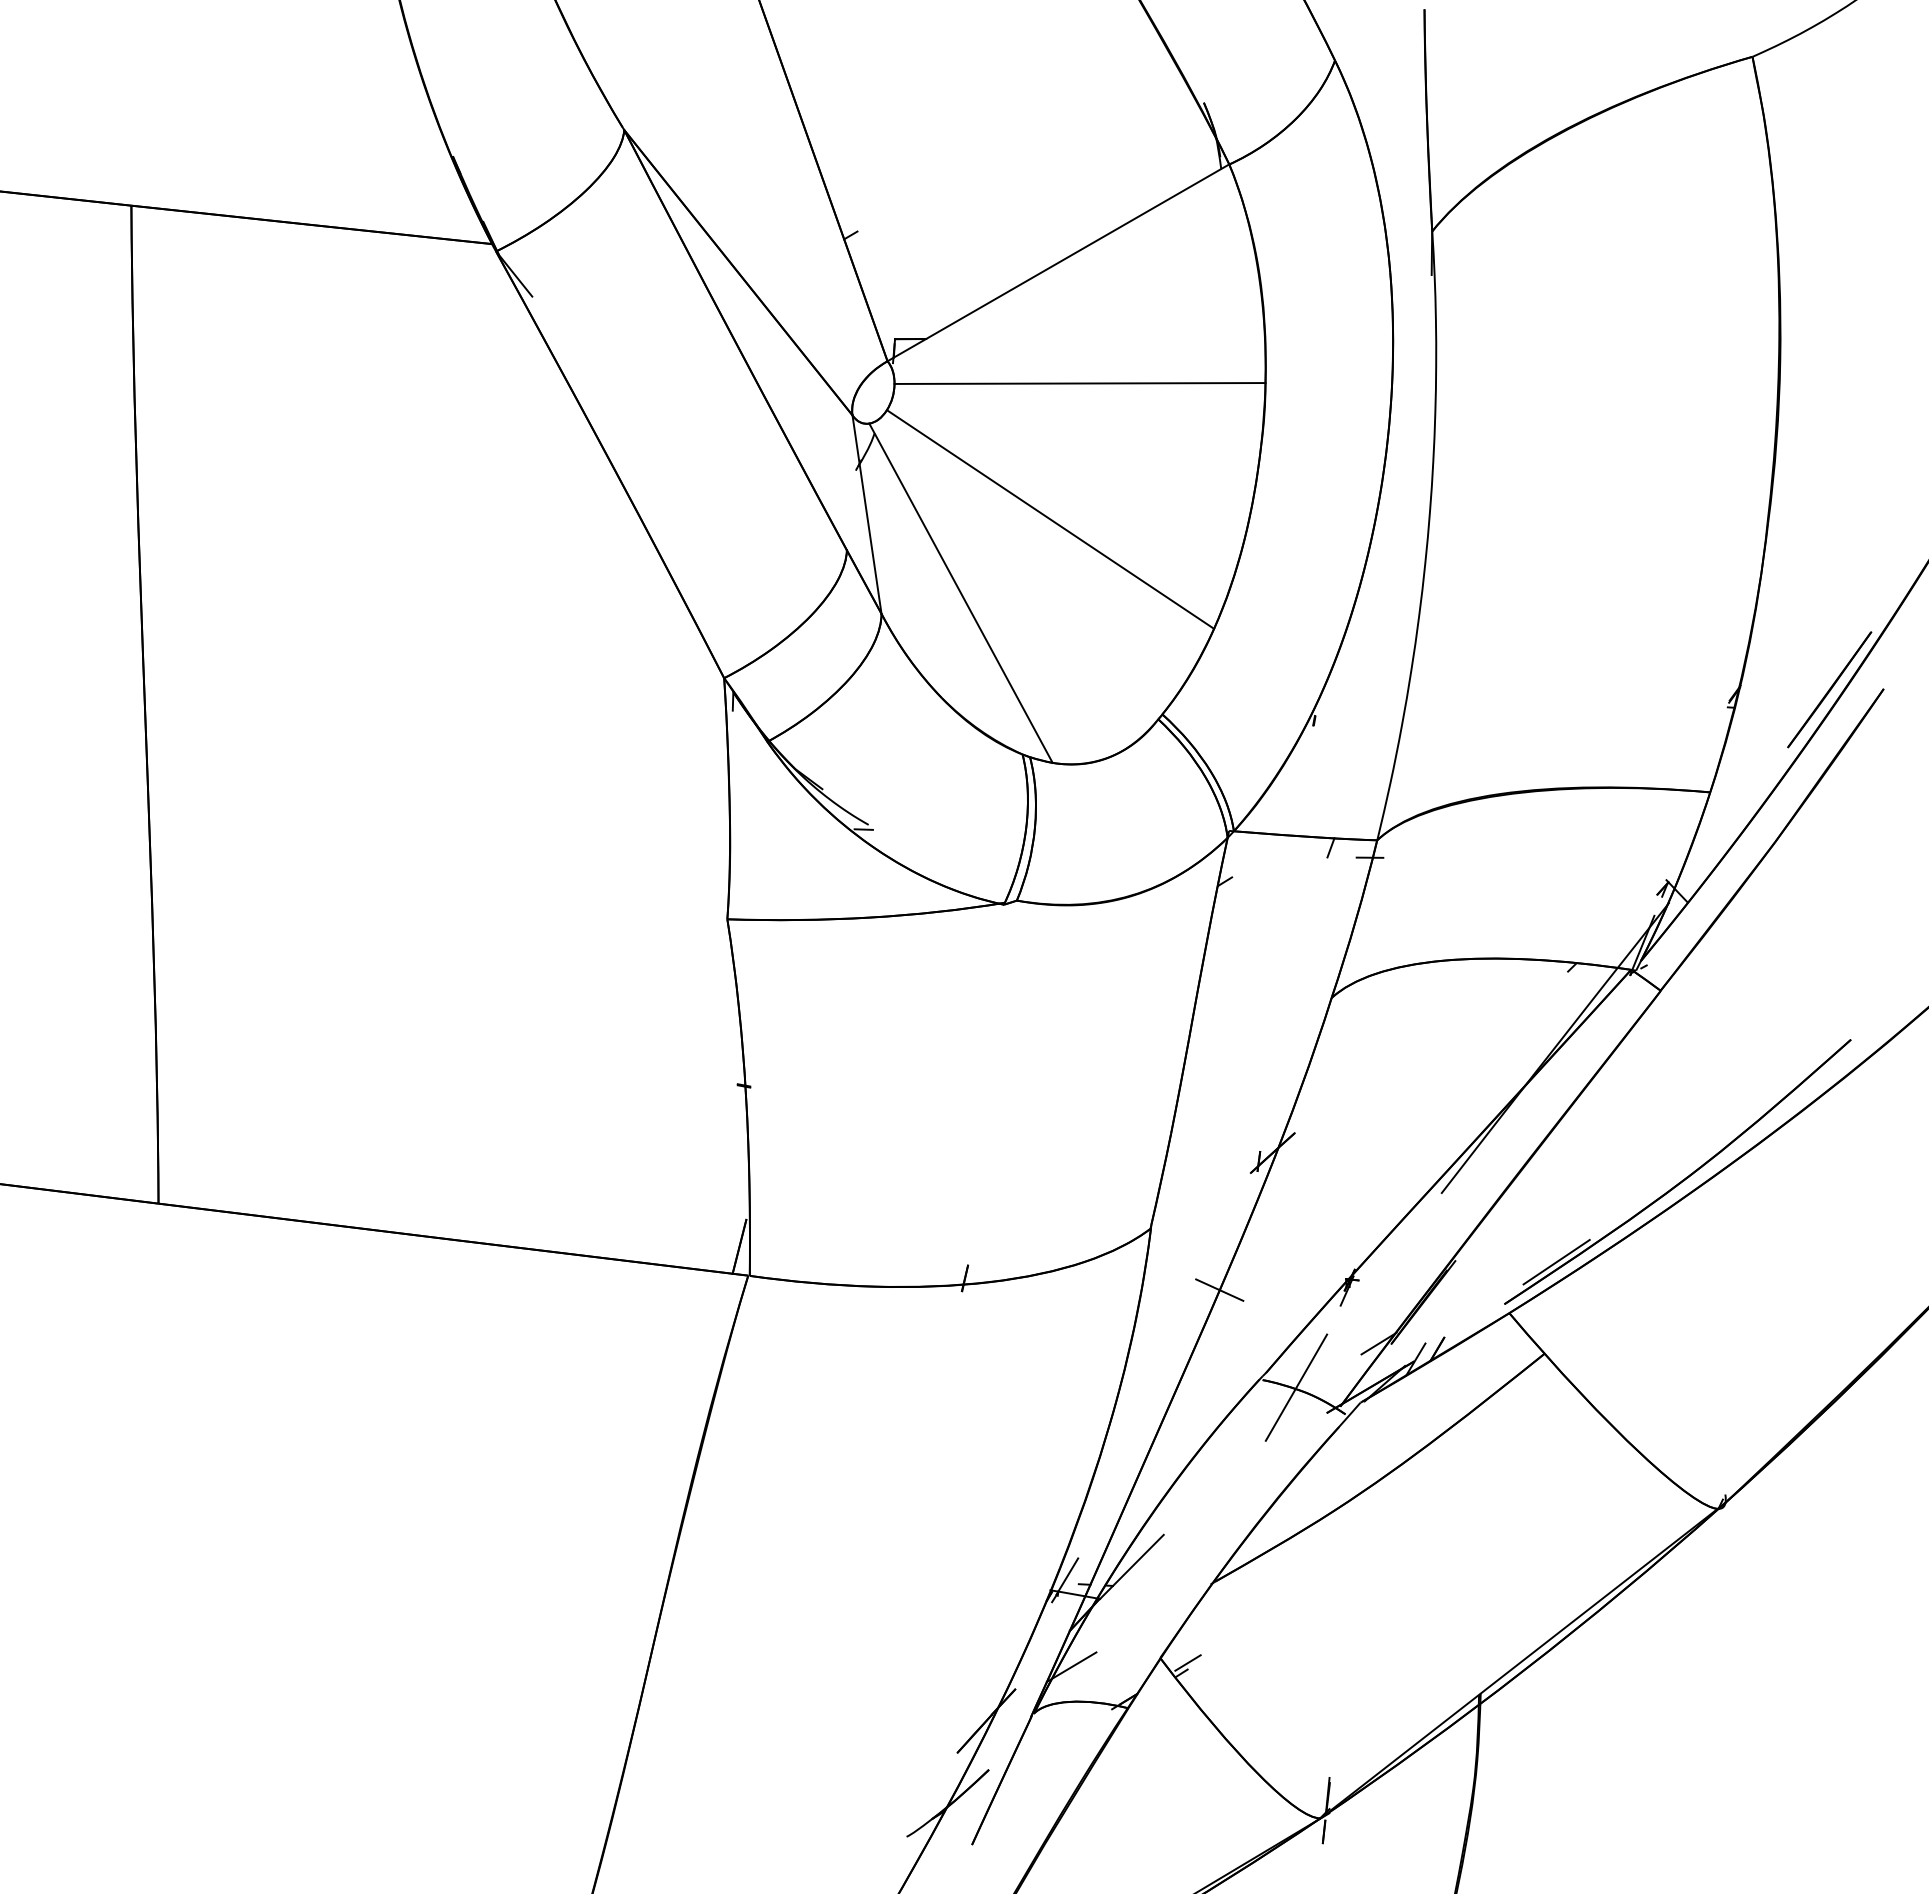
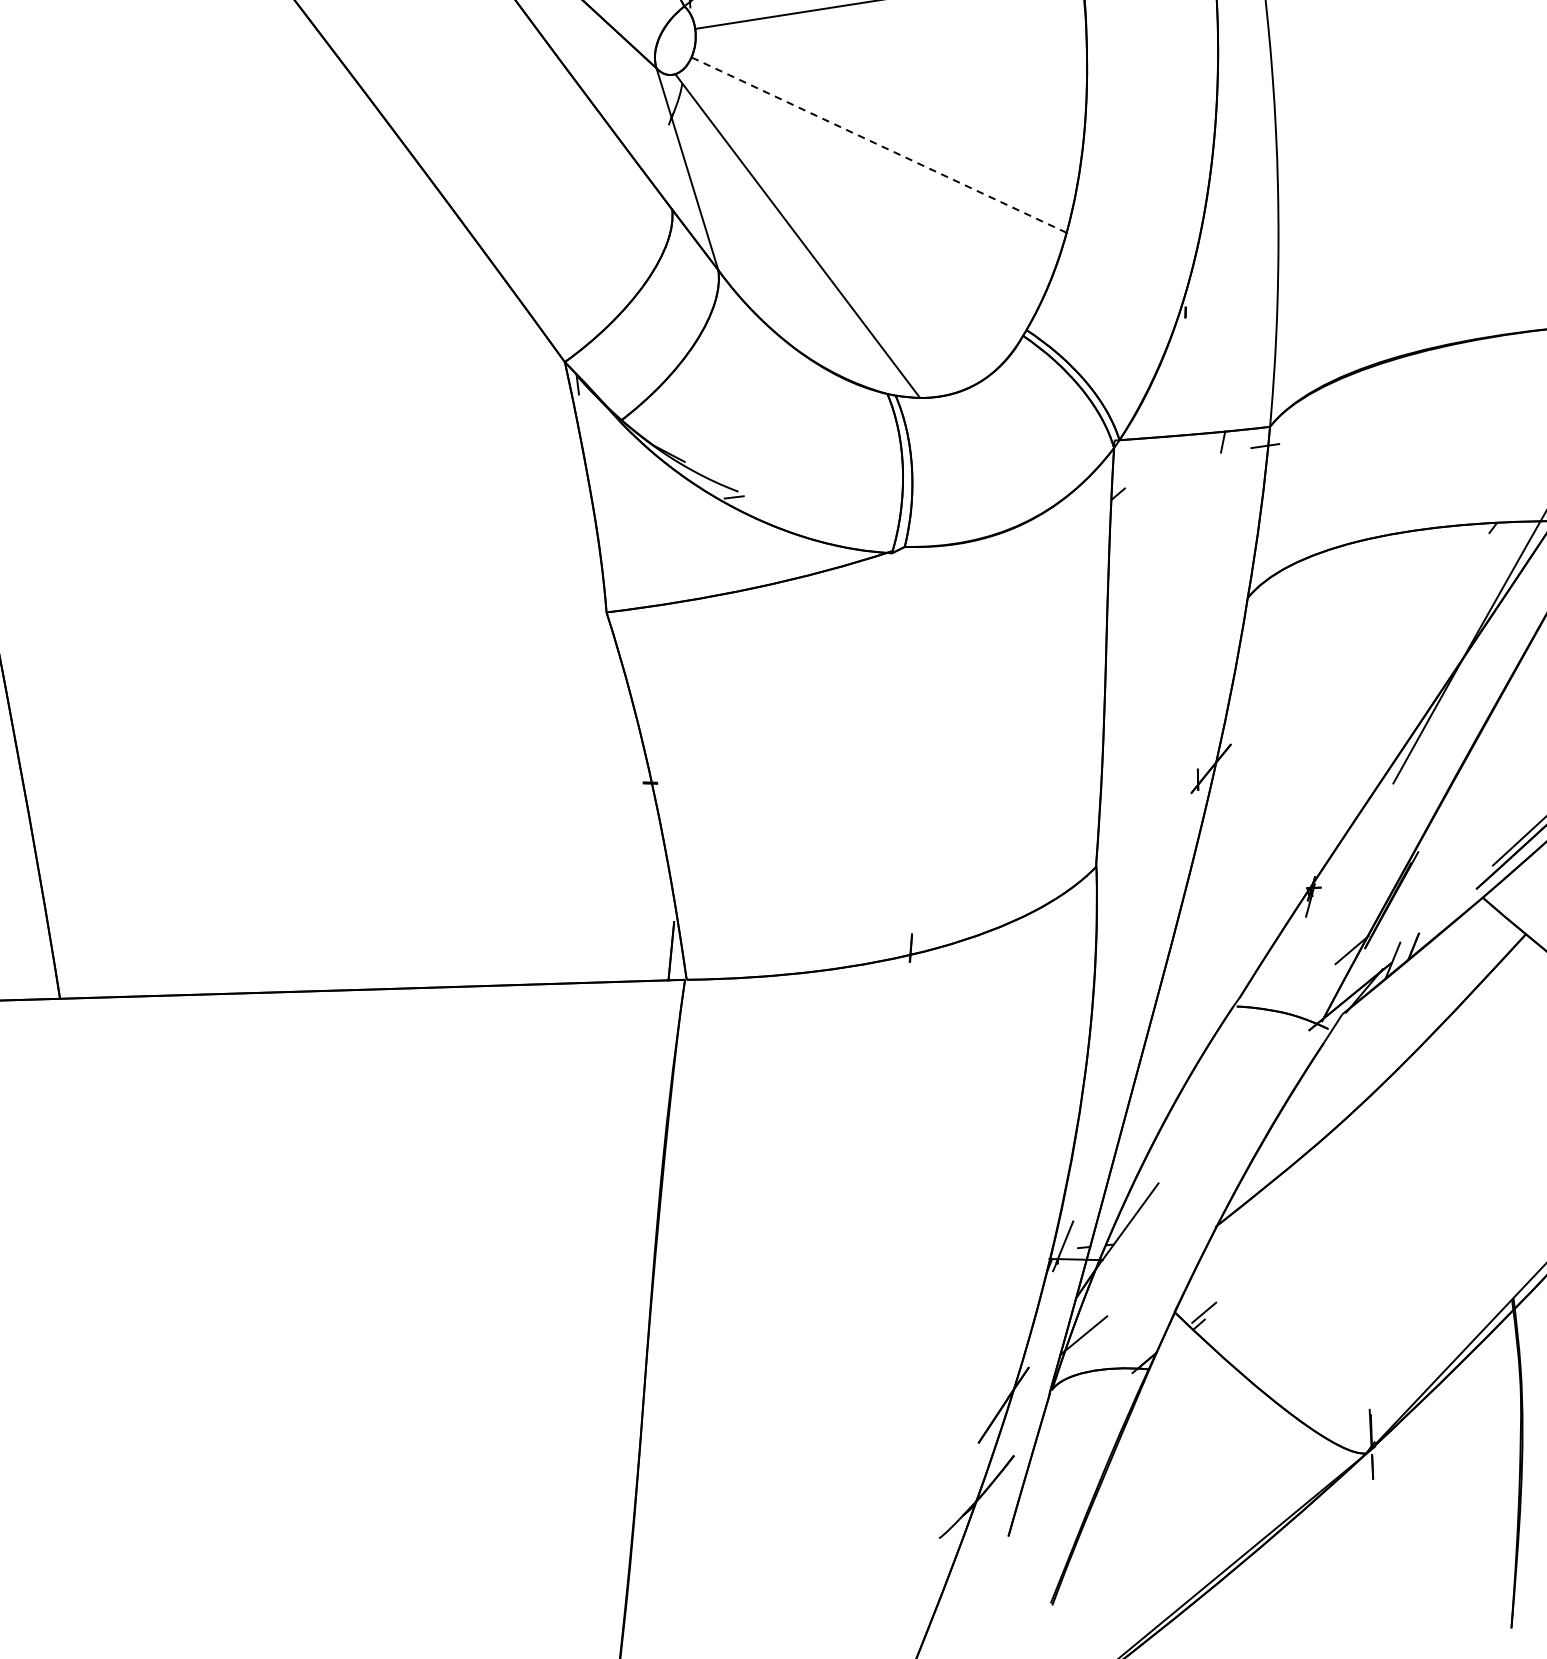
line: (1050, 519) -> (879, 145), solid -> dashed
line: (1219, 1289) -> (1177, 919), removed
line: (1296, 1387) -> (1273, 1008), removed

